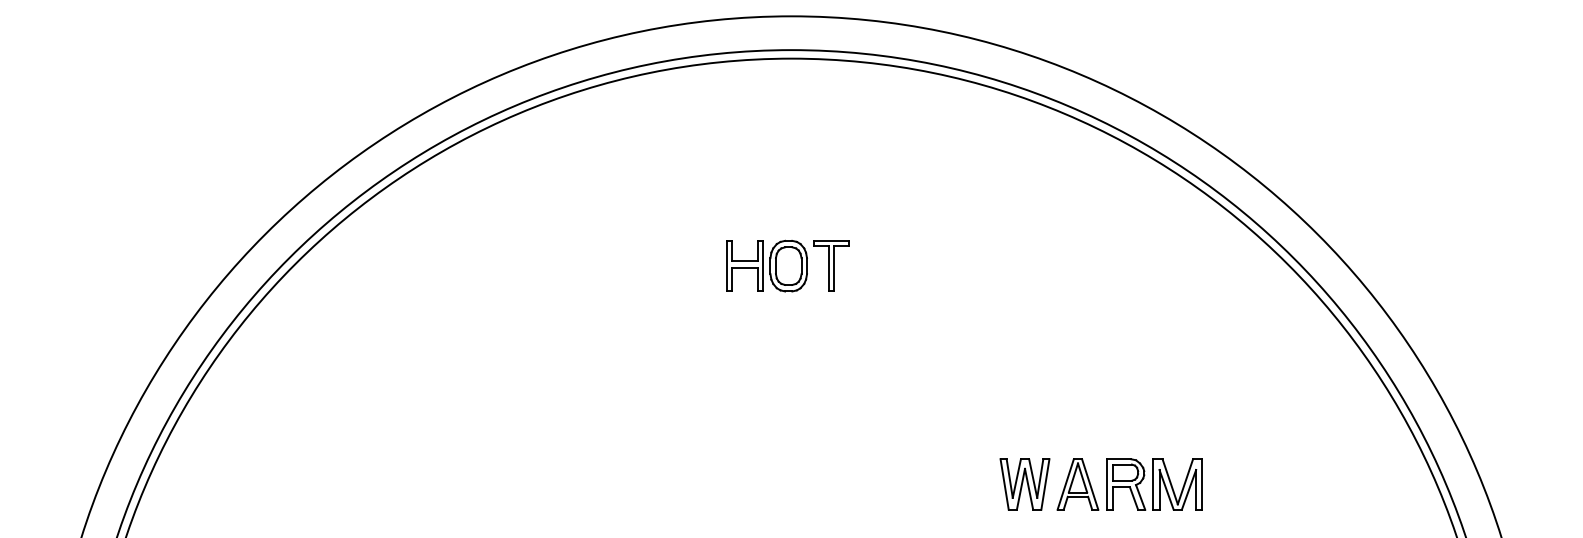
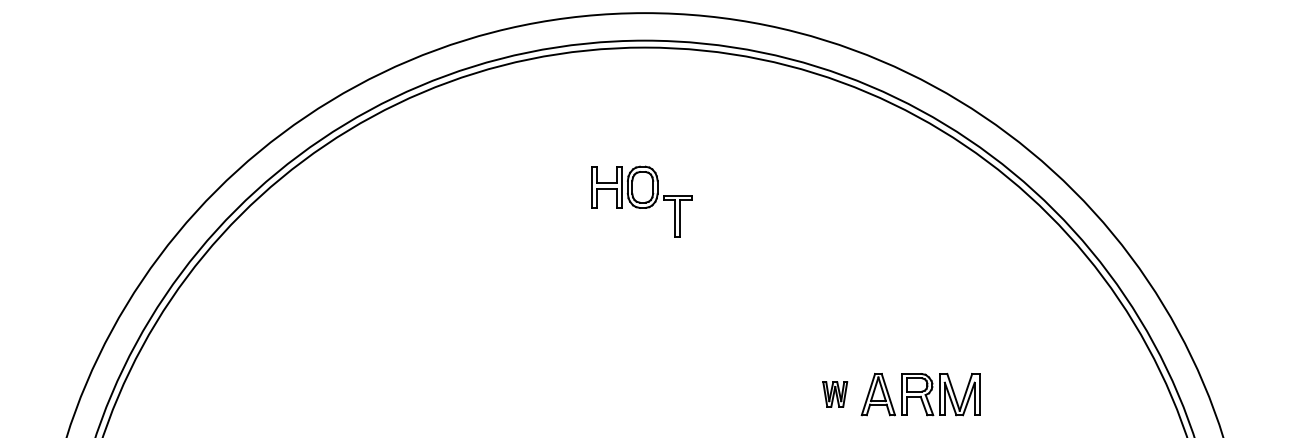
part: (766, 265) -> (624, 186), moved
part: (1024, 484) -> (834, 394), size x0.6

